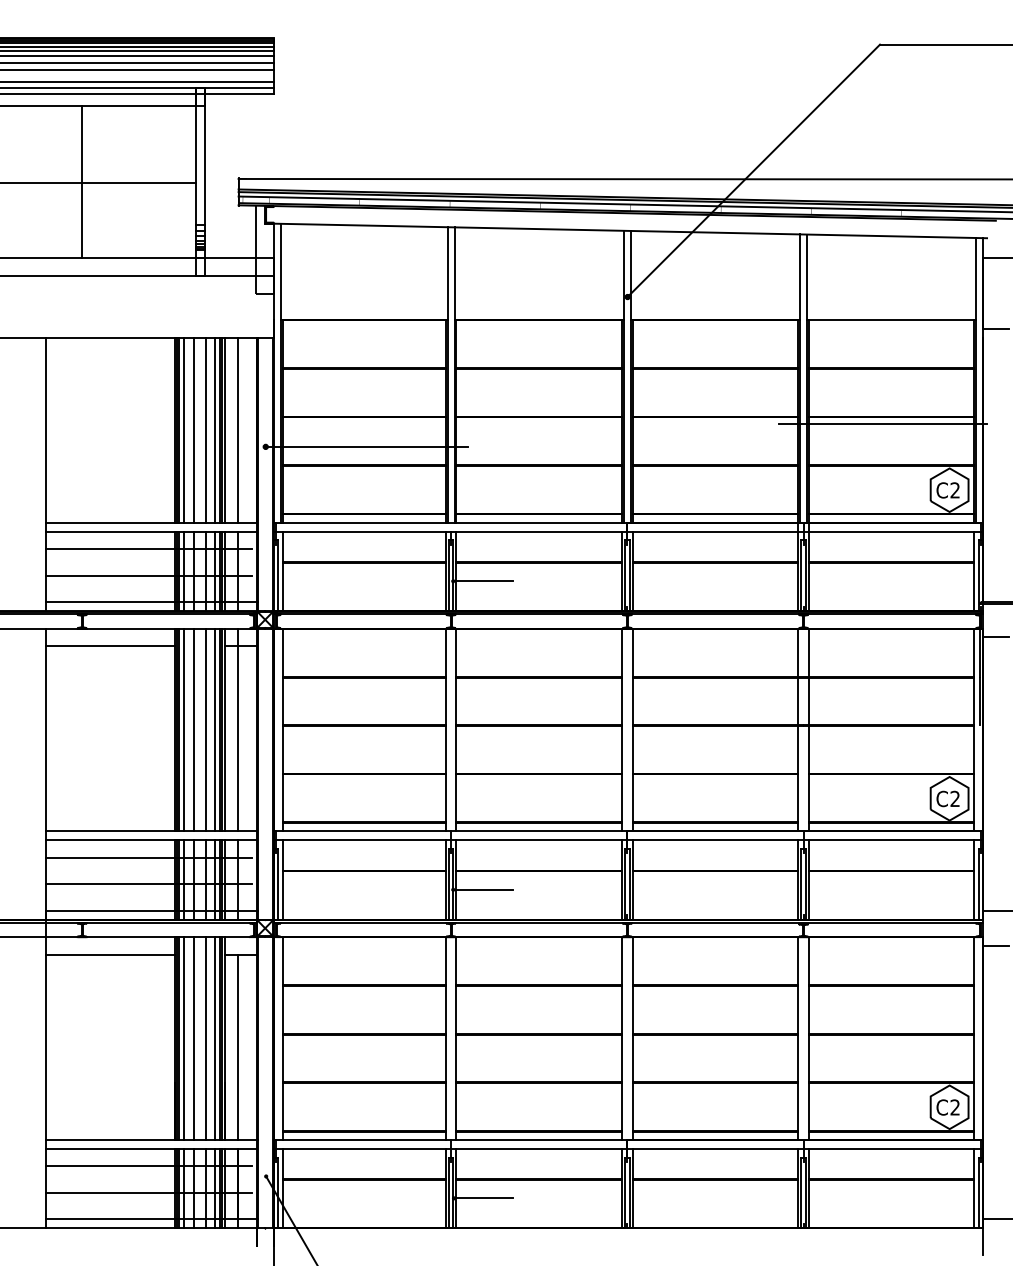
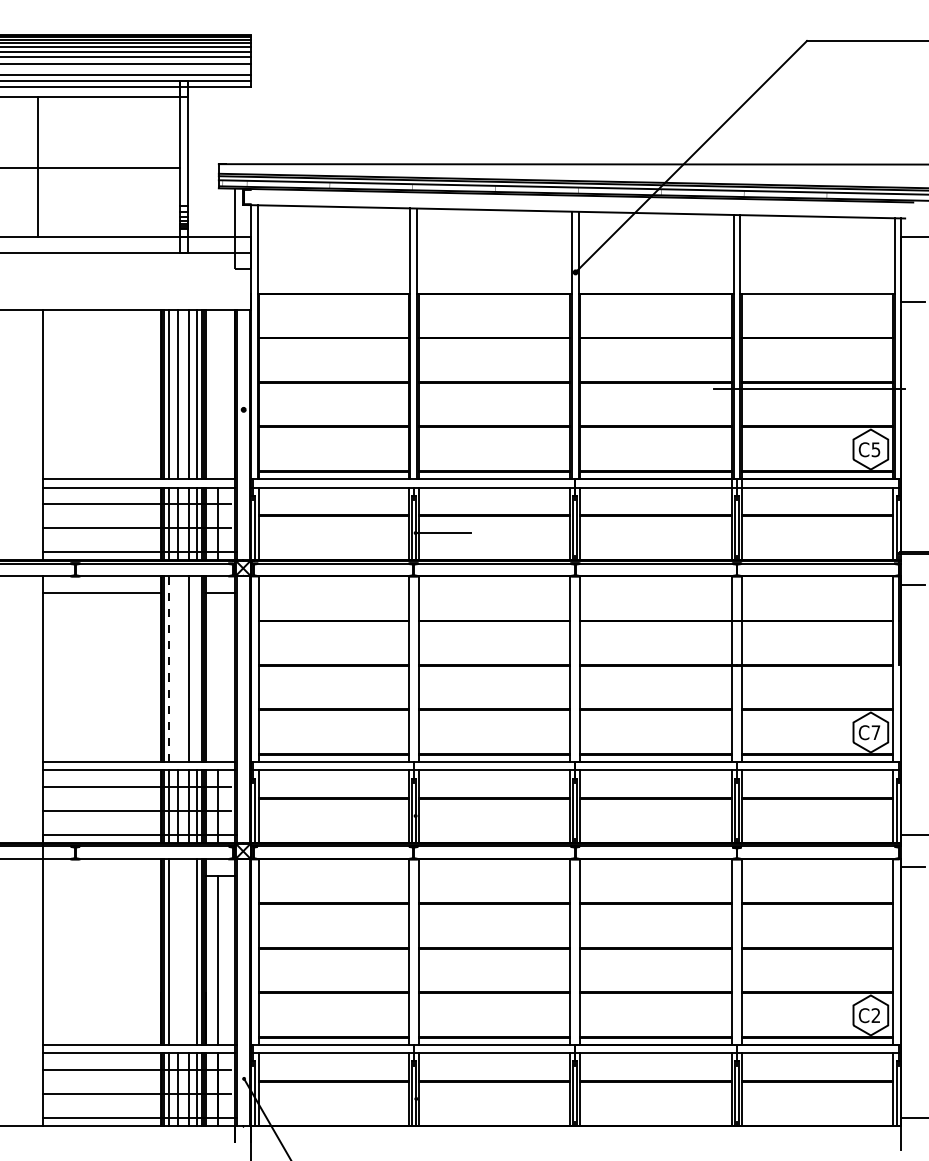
line: (82, 181) -> (37, 166), moved
line: (238, 430) -> (218, 394), removed
line: (365, 447) -> (335, 410), removed
text: (954, 490) -> (875, 449), C2 -> C5
line: (184, 730) -> (169, 669), solid -> dashed
line: (193, 730) -> (177, 669), removed
line: (215, 730) -> (197, 669), removed
line: (238, 730) -> (218, 669), removed
text: (954, 798) -> (875, 732), C2 -> C7
line: (483, 889) -> (443, 815), removed
line: (110, 954) -> (101, 875), removed
line: (193, 1038) -> (177, 952), removed
line: (205, 1038) -> (188, 952), removed
line: (483, 1197) -> (443, 1098), removed

